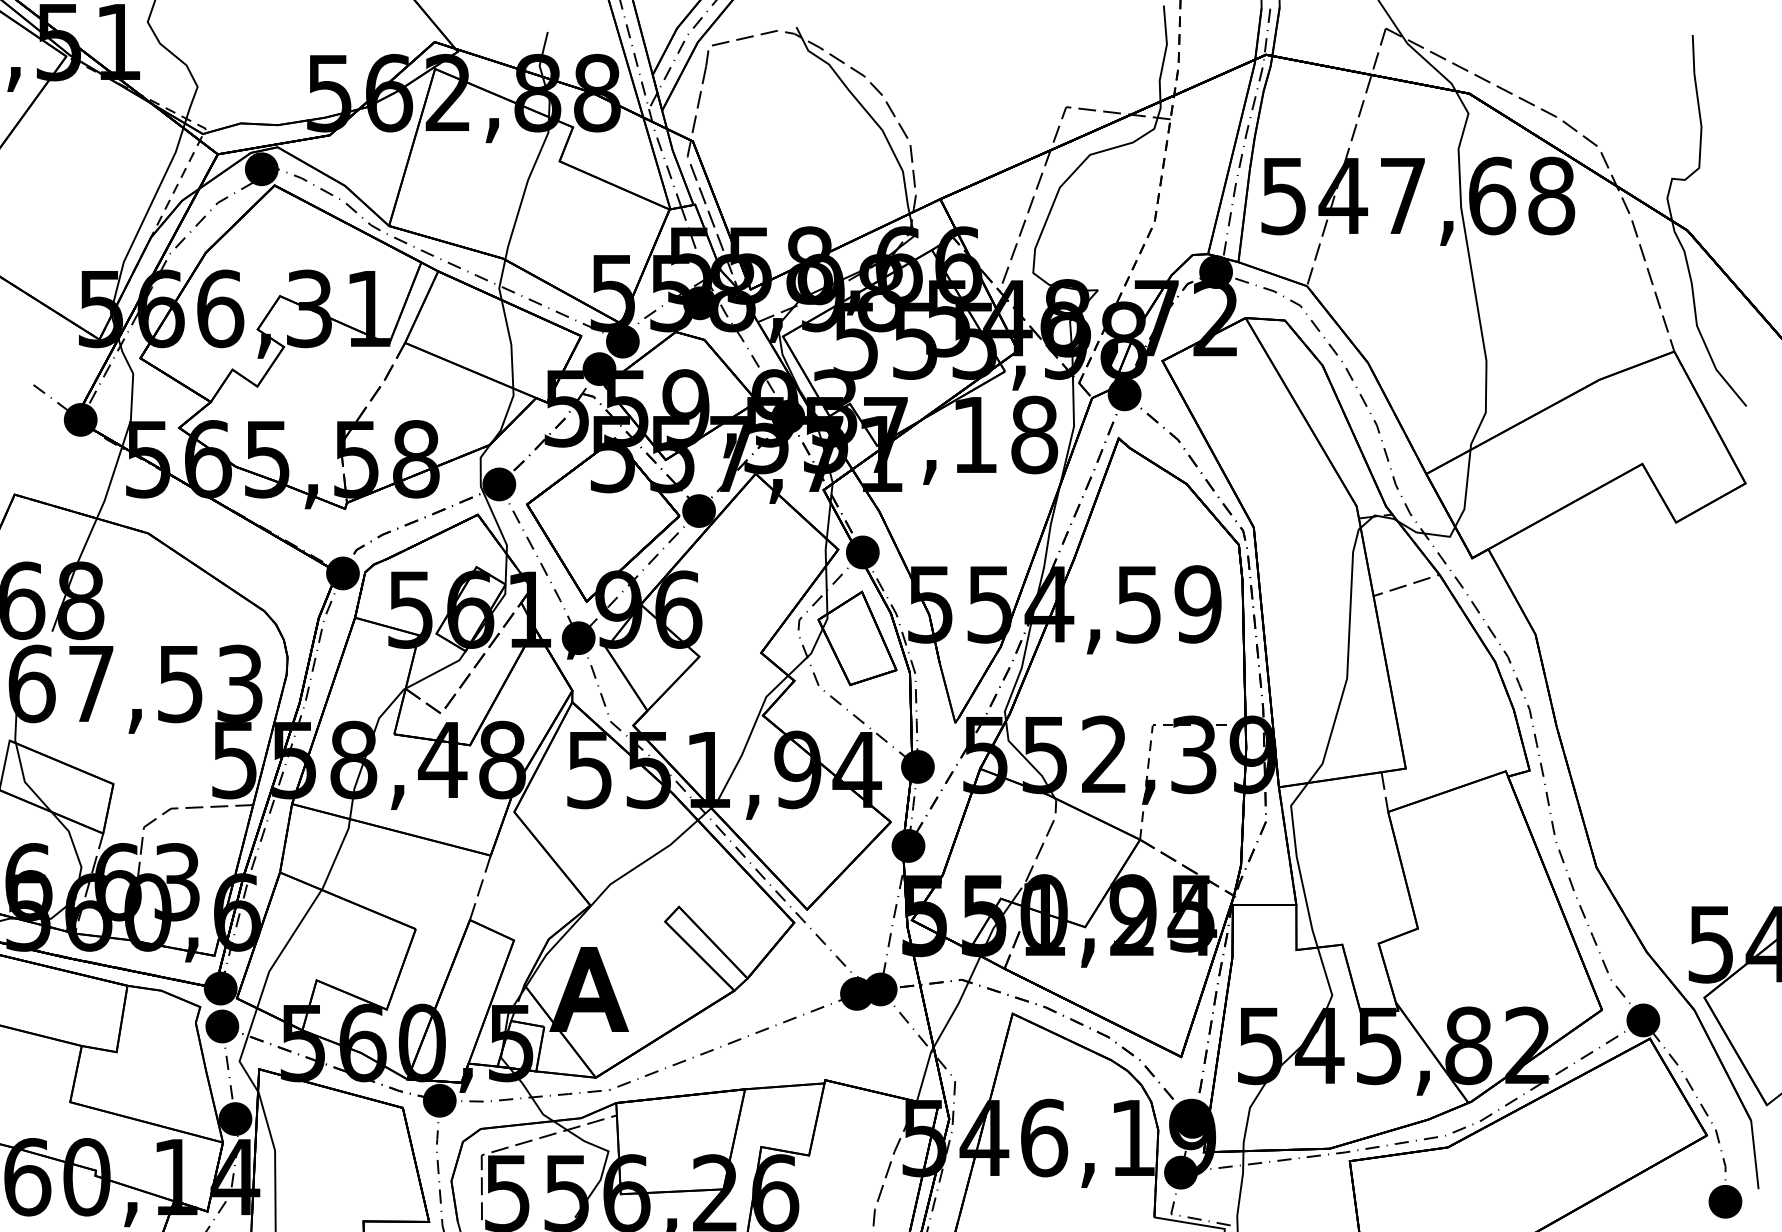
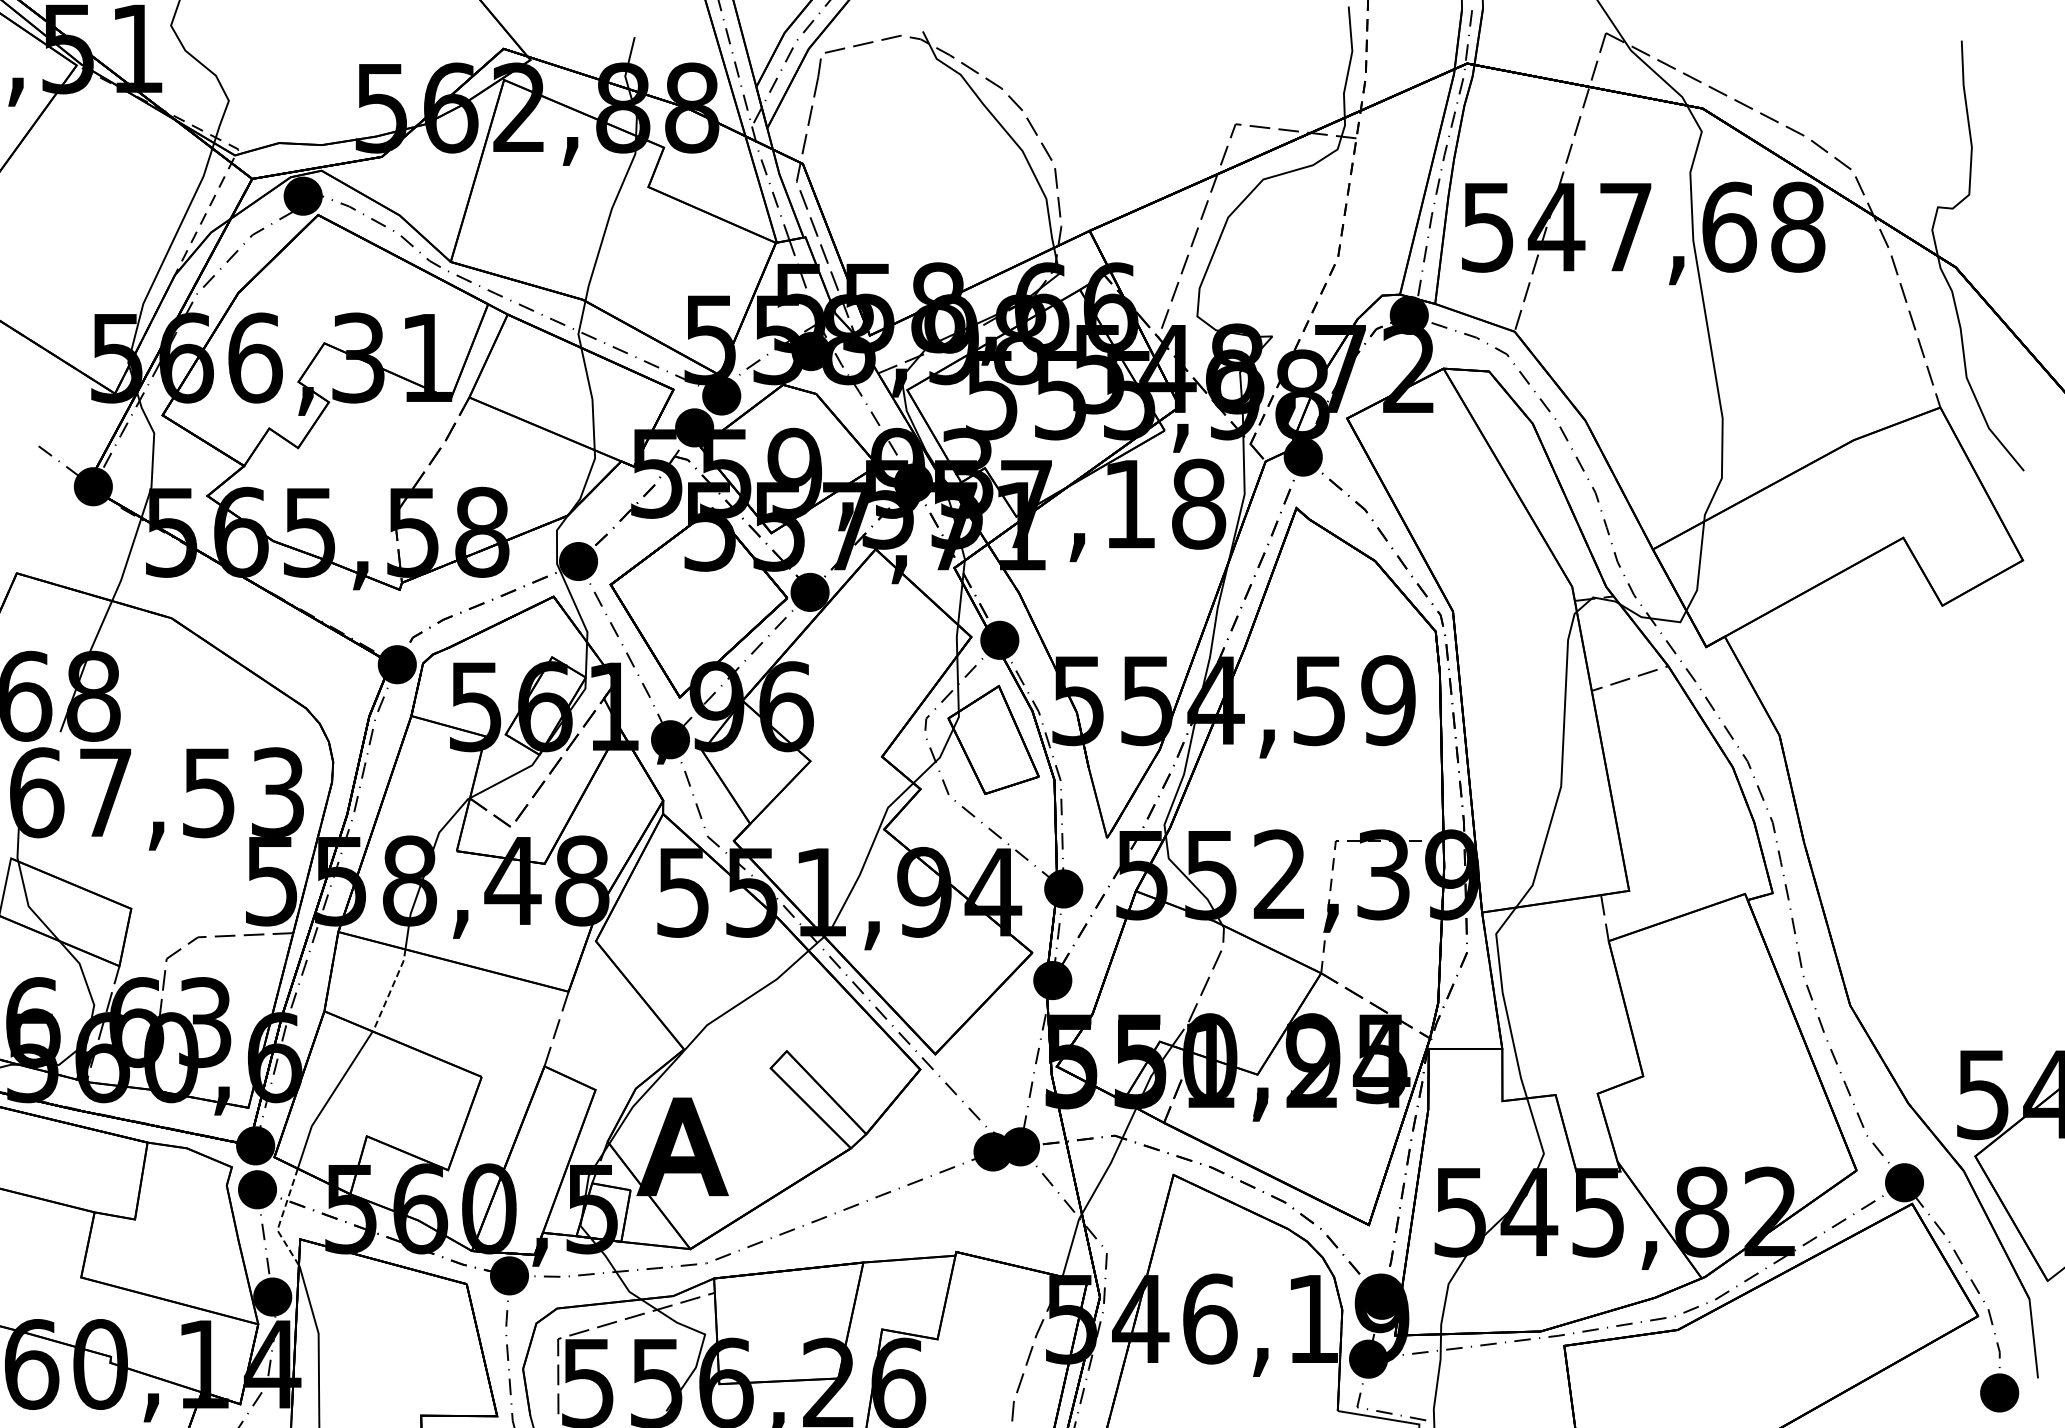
line: (337, 855) -> (390, 991), solid -> dashed
line: (242, 1052) -> (280, 1219), solid -> dashed

